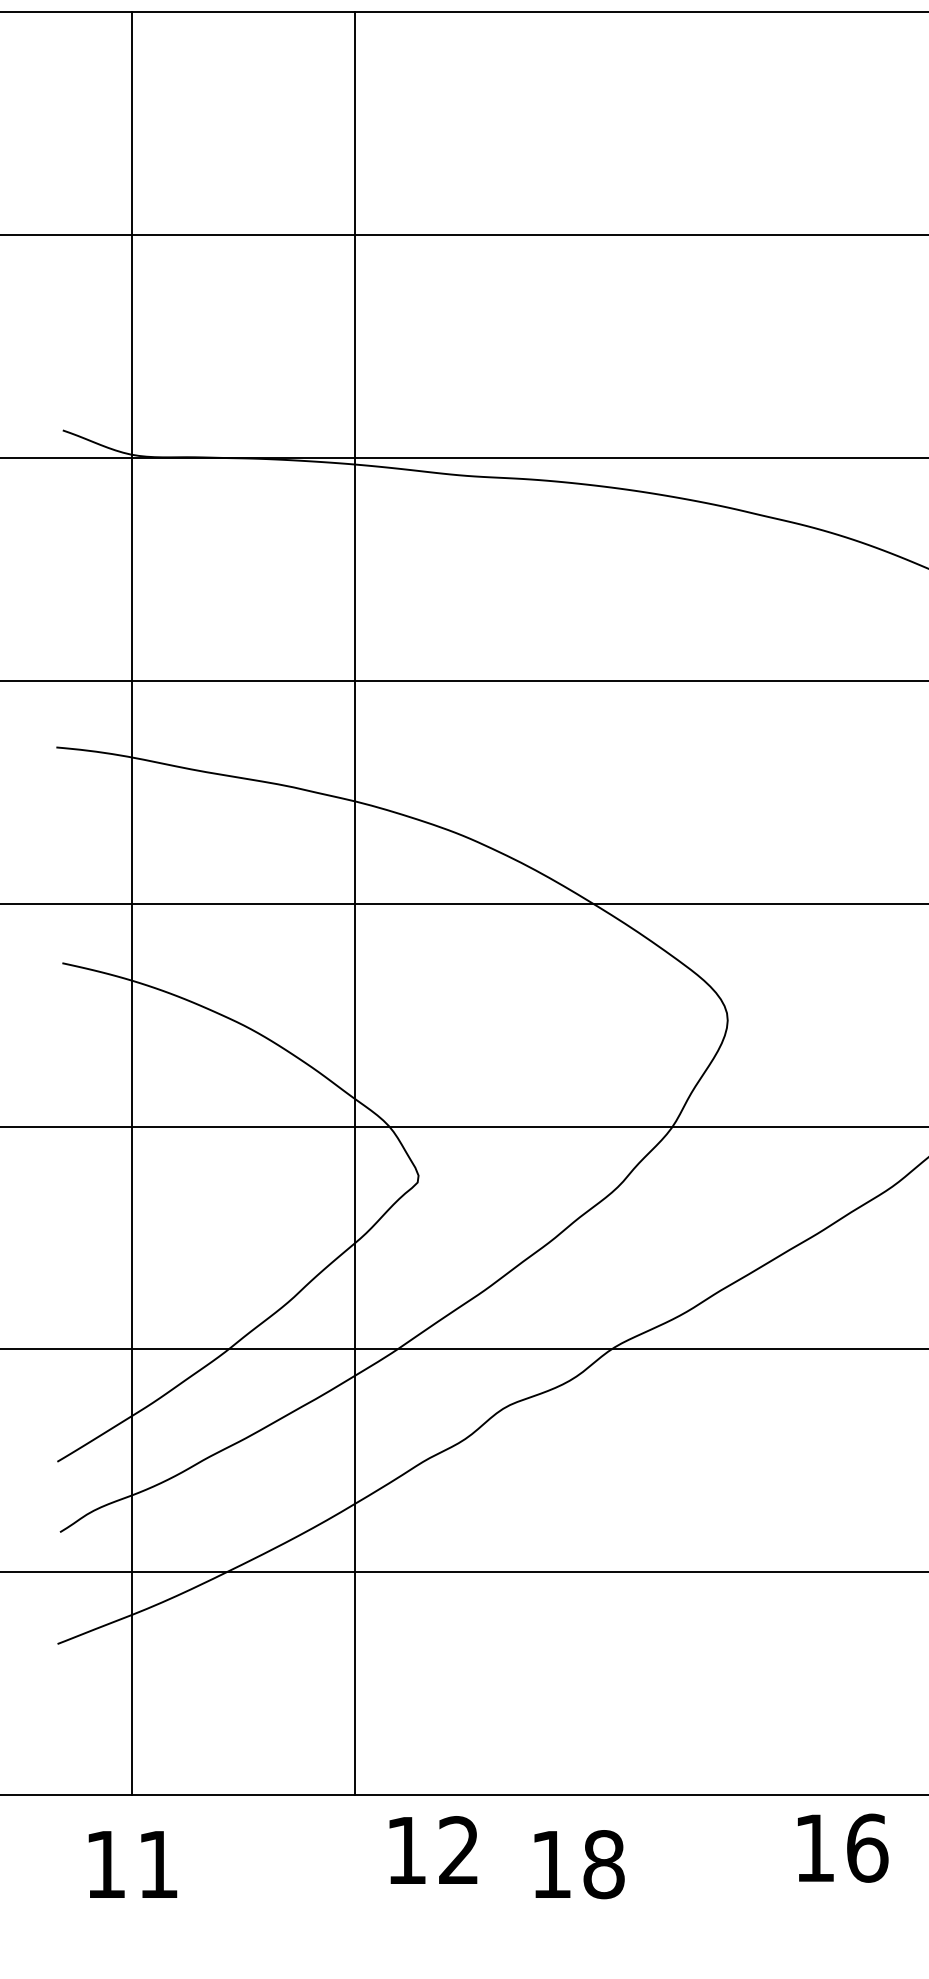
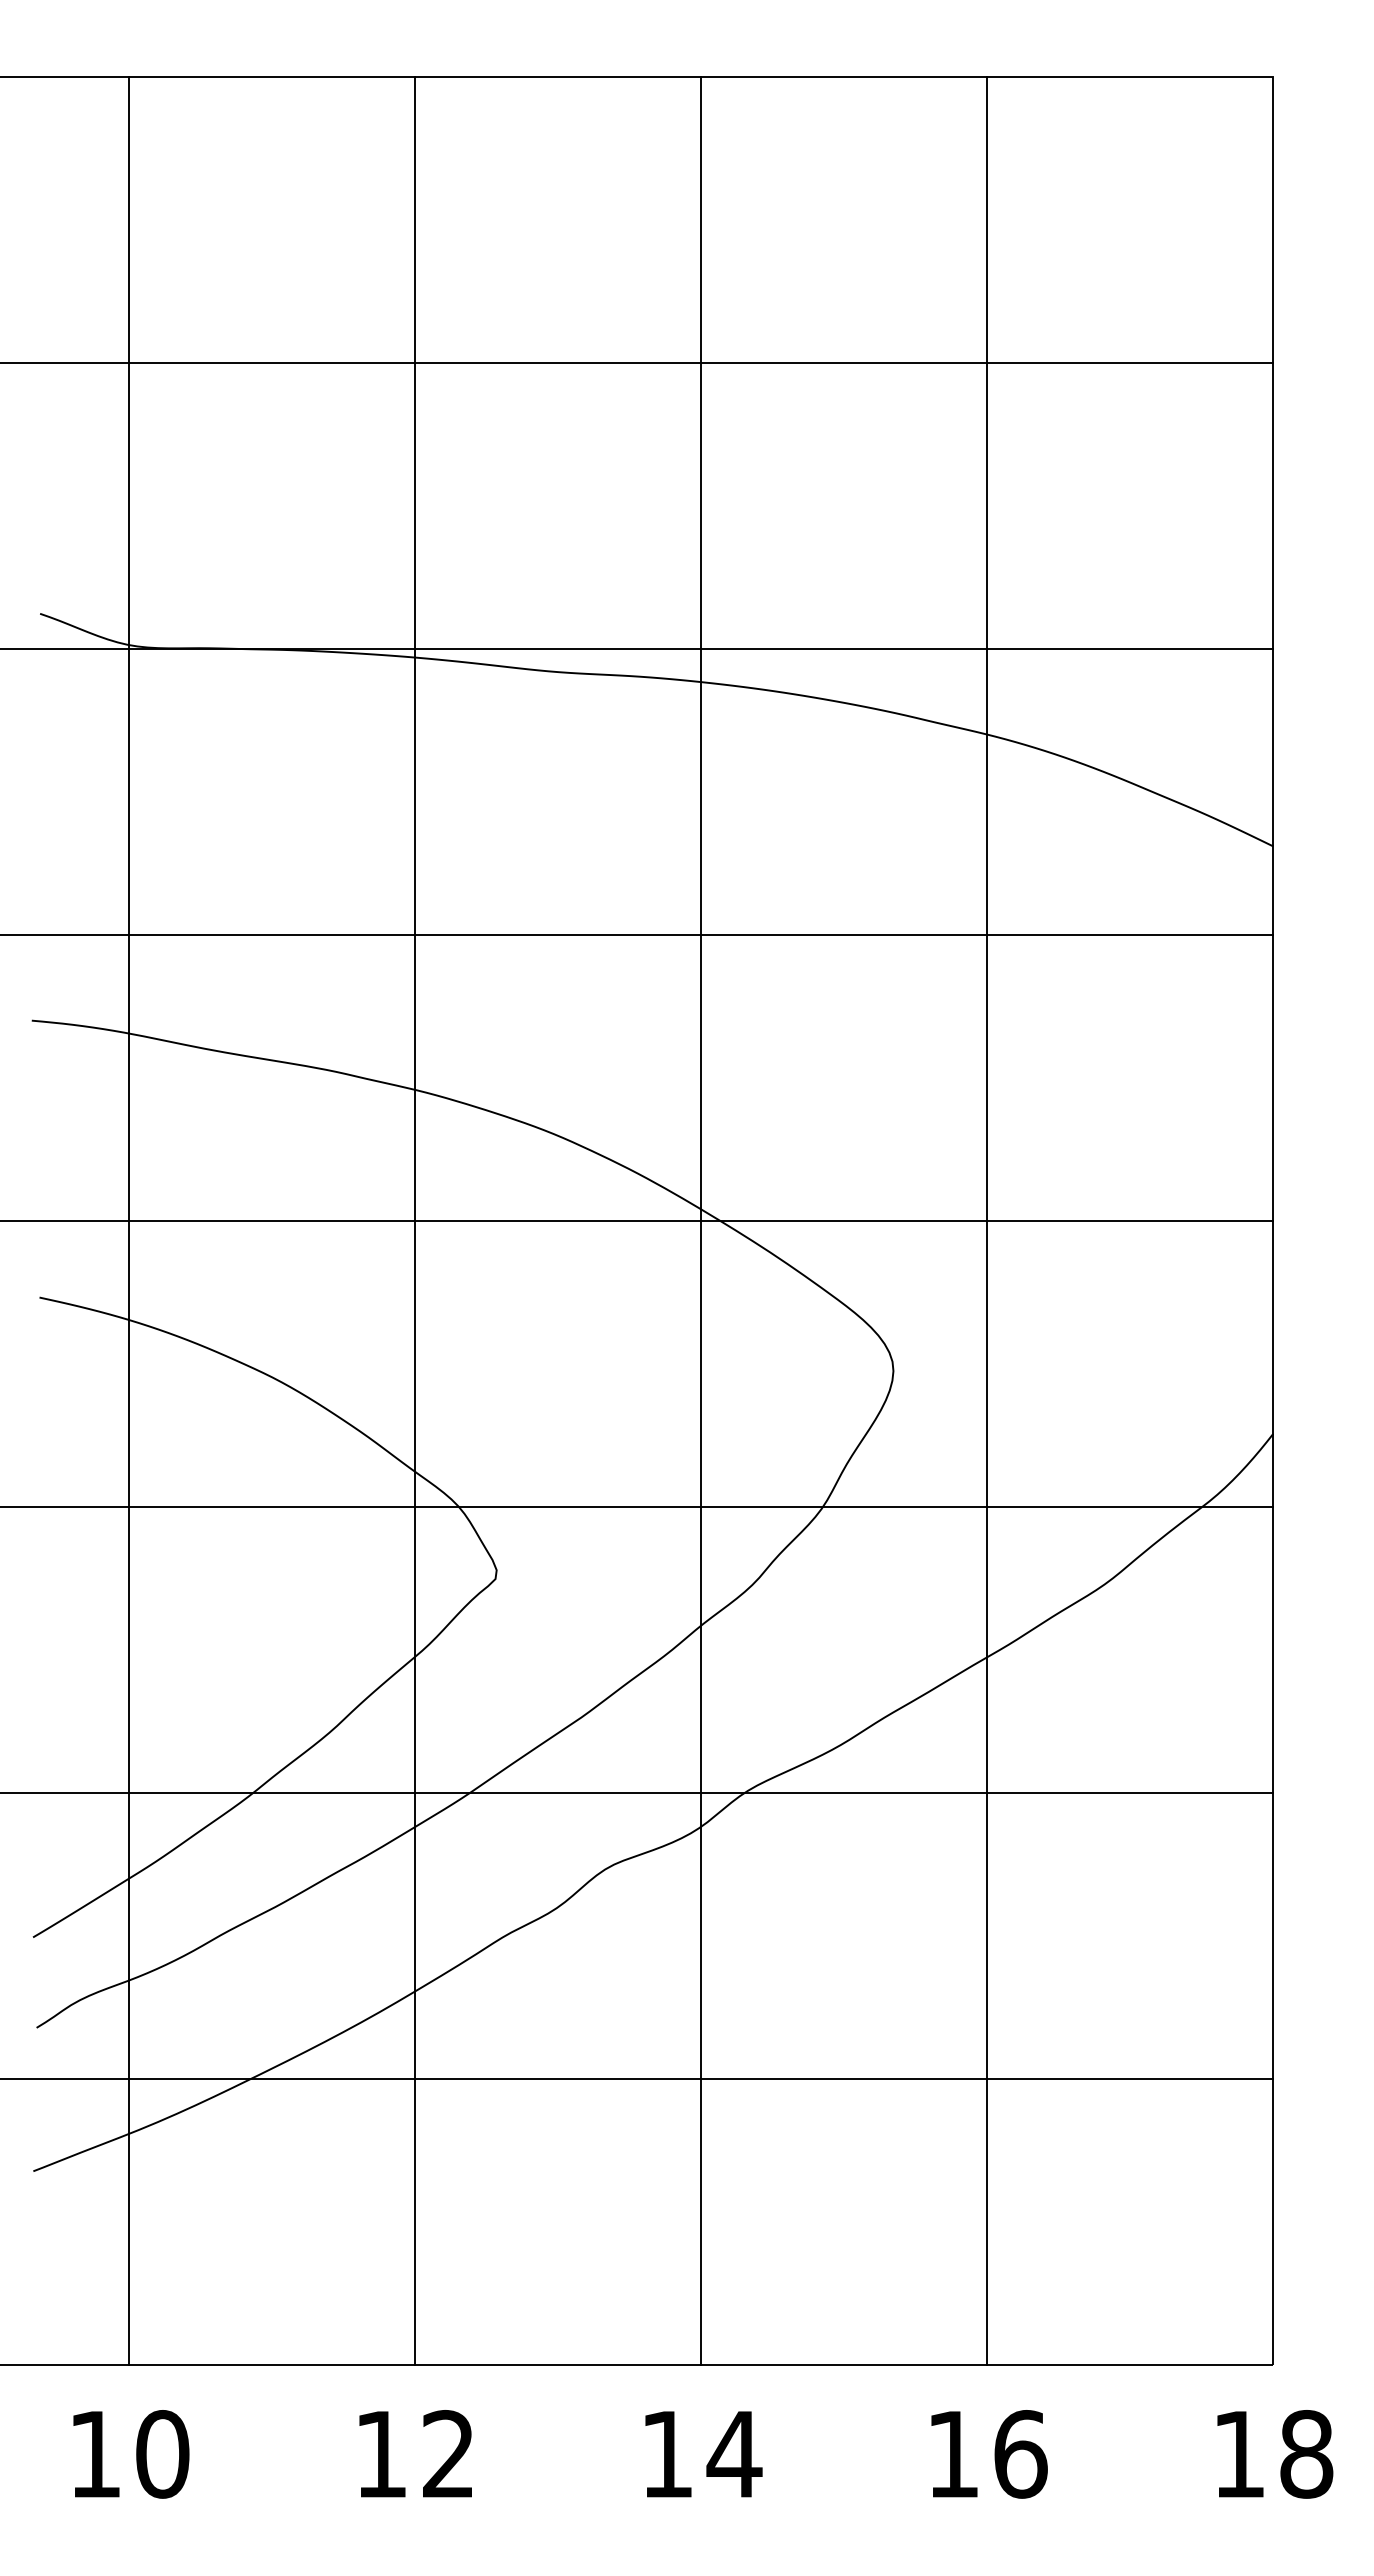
line: (578, 903) -> (701, 1221), added
line: (801, 903) -> (987, 1221), added
text: (843, 1848) -> (989, 2454), moved
text: (433, 1849) -> (415, 2453), moved
text: (158, 1864) -> (162, 2454), 11 -> 10
text: (603, 1864) -> (734, 2454), 18 -> 14

